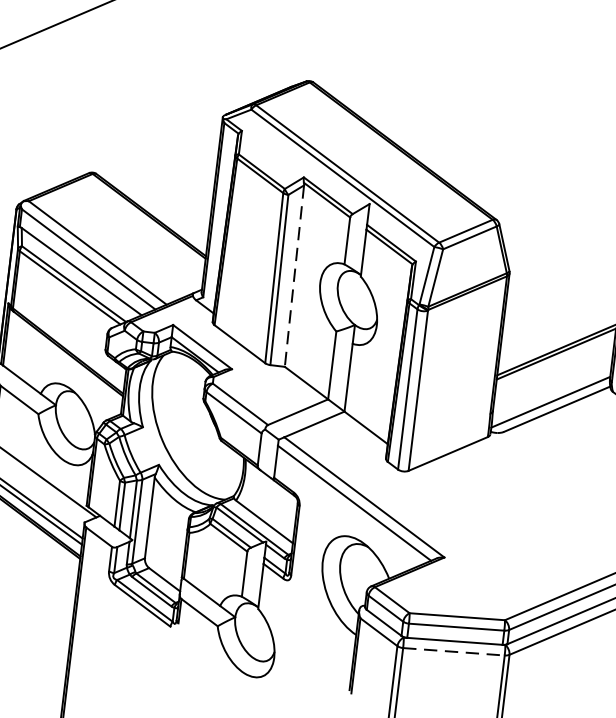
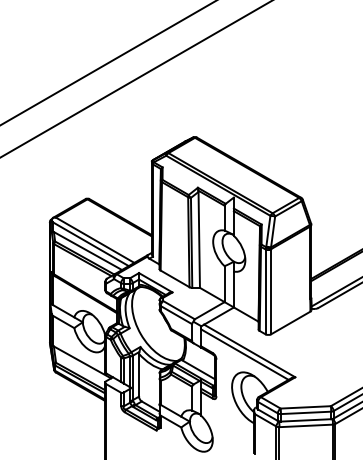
line: (295, 275) -> (199, 239), dashed -> solid
line: (454, 651) -> (306, 425), dashed -> solid

